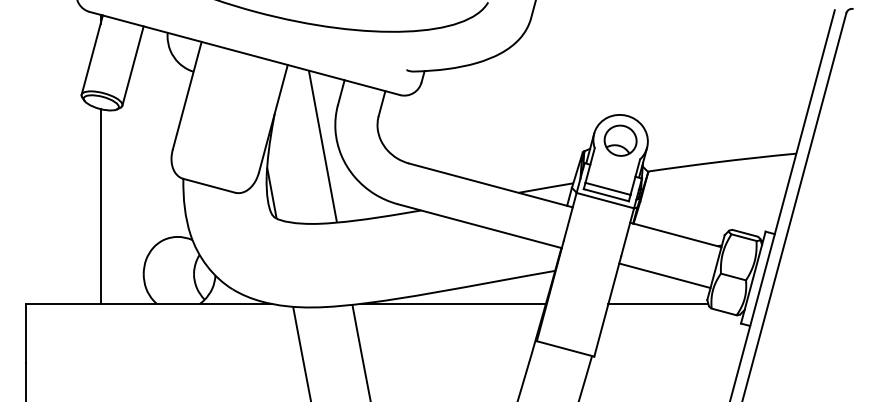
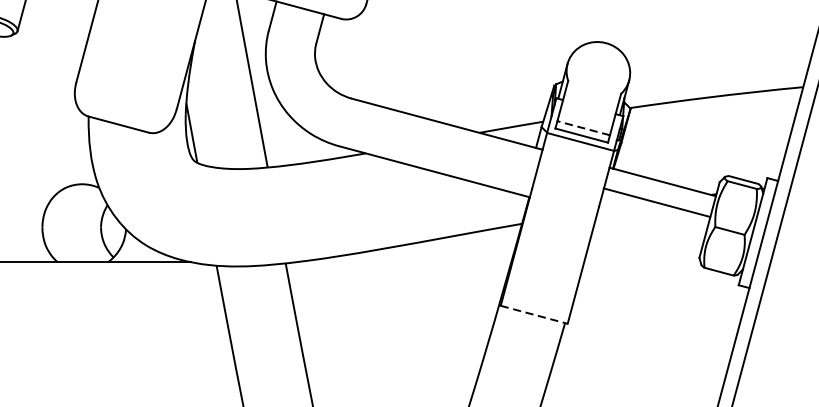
part: (620, 140) -> (598, 71), removed
line: (607, 188) -> (583, 127), solid -> dashed
line: (664, 275) -> (656, 202), moved
line: (452, 303) -> (402, 261), removed
line: (658, 303) -> (642, 261), removed
line: (565, 348) -> (534, 314), solid -> dashed

